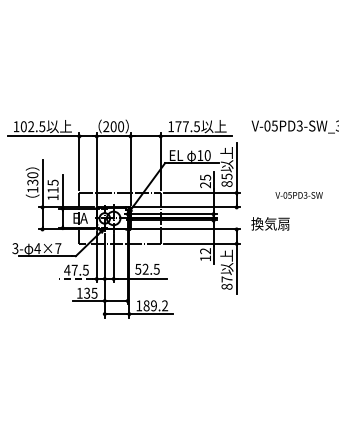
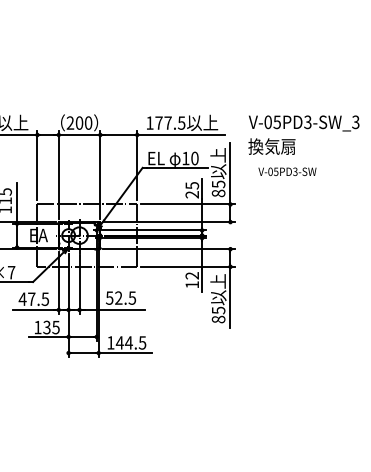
text: (298, 195) -> (286, 171), moved
text: (270, 223) -> (271, 146), moved
line: (75, 279) -> (32, 310), dashed -> solid
text: (226, 279) -> (217, 310), 87 -> 85
text: (155, 305) -> (130, 342), 189.2 -> 144.5

